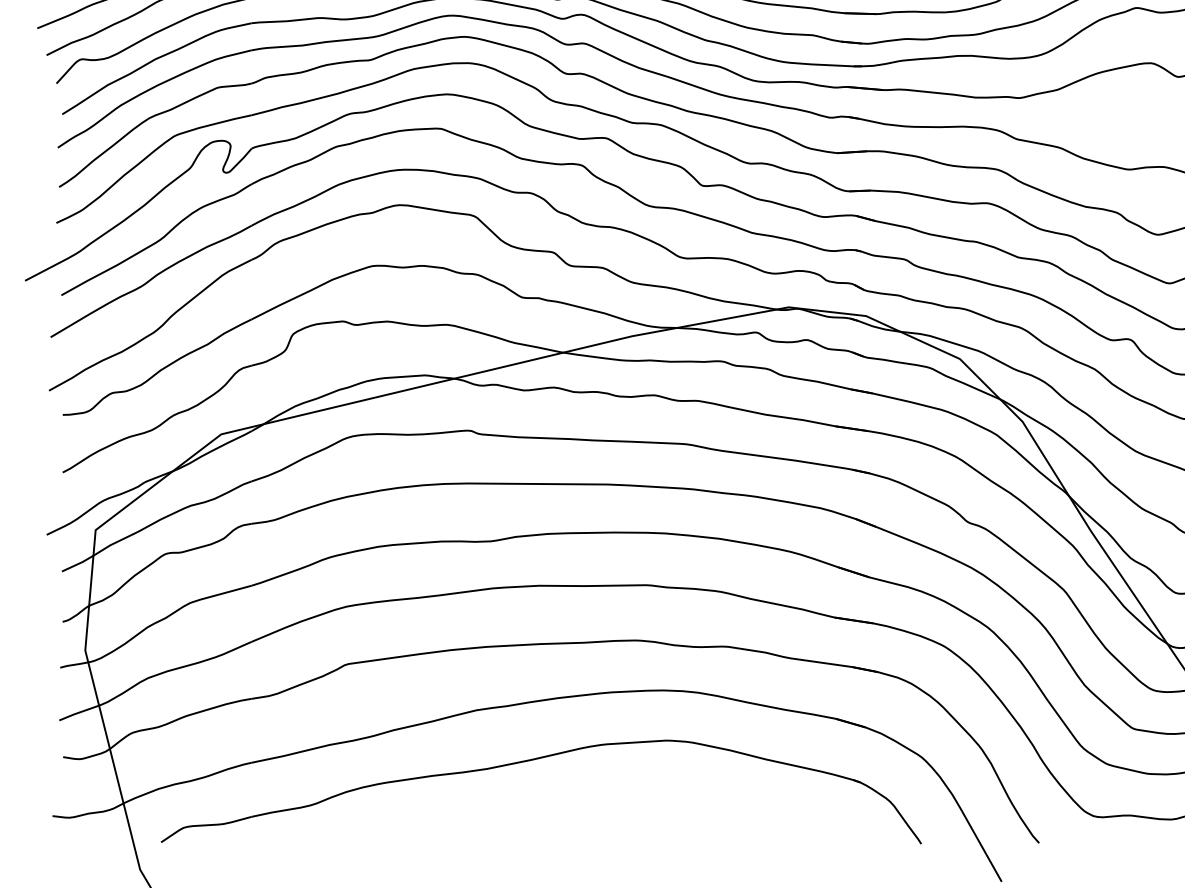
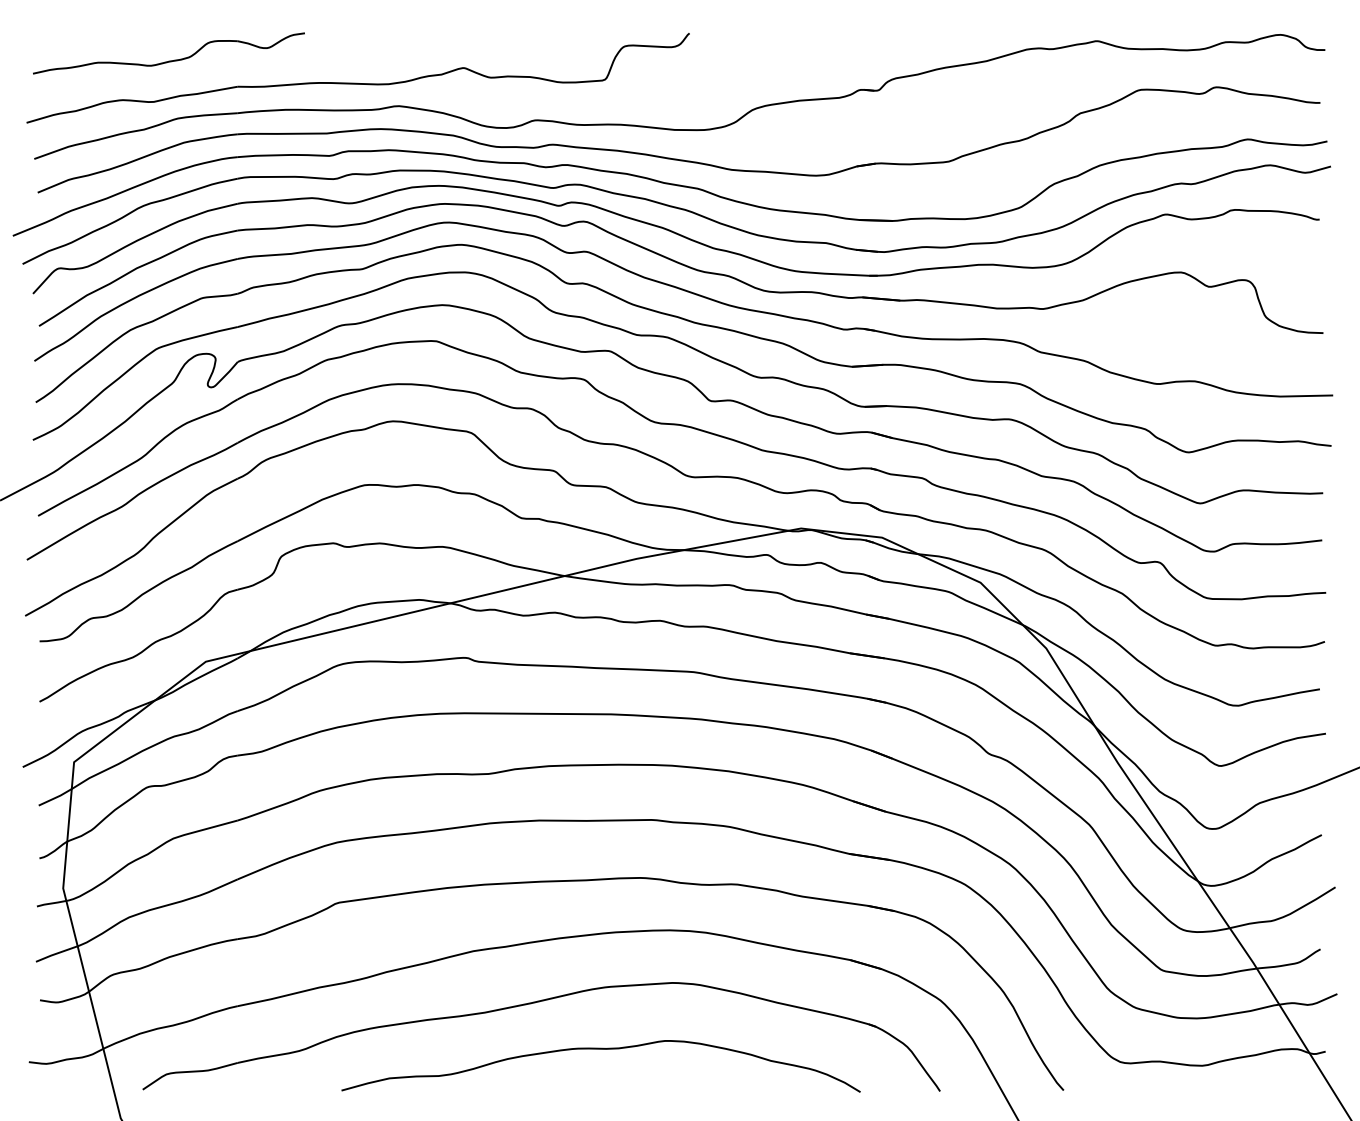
curve: (597, 804) -> (600, 1049), added

